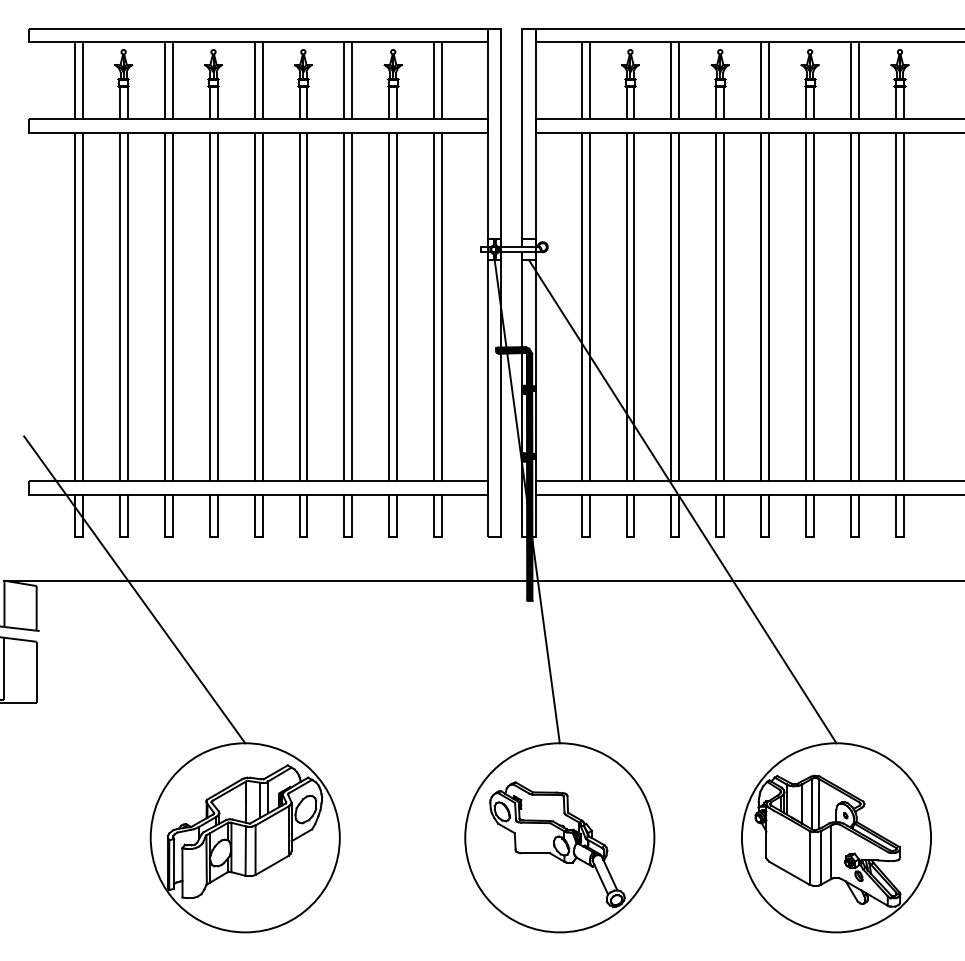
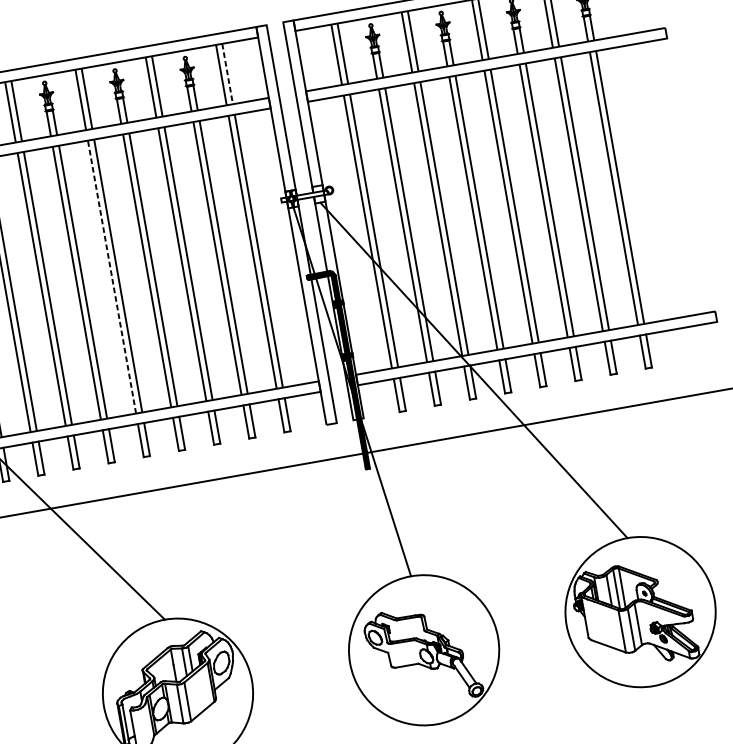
line: (442, 80) -> (227, 73), solid -> dashed
line: (254, 306) -> (111, 276), solid -> dashed

